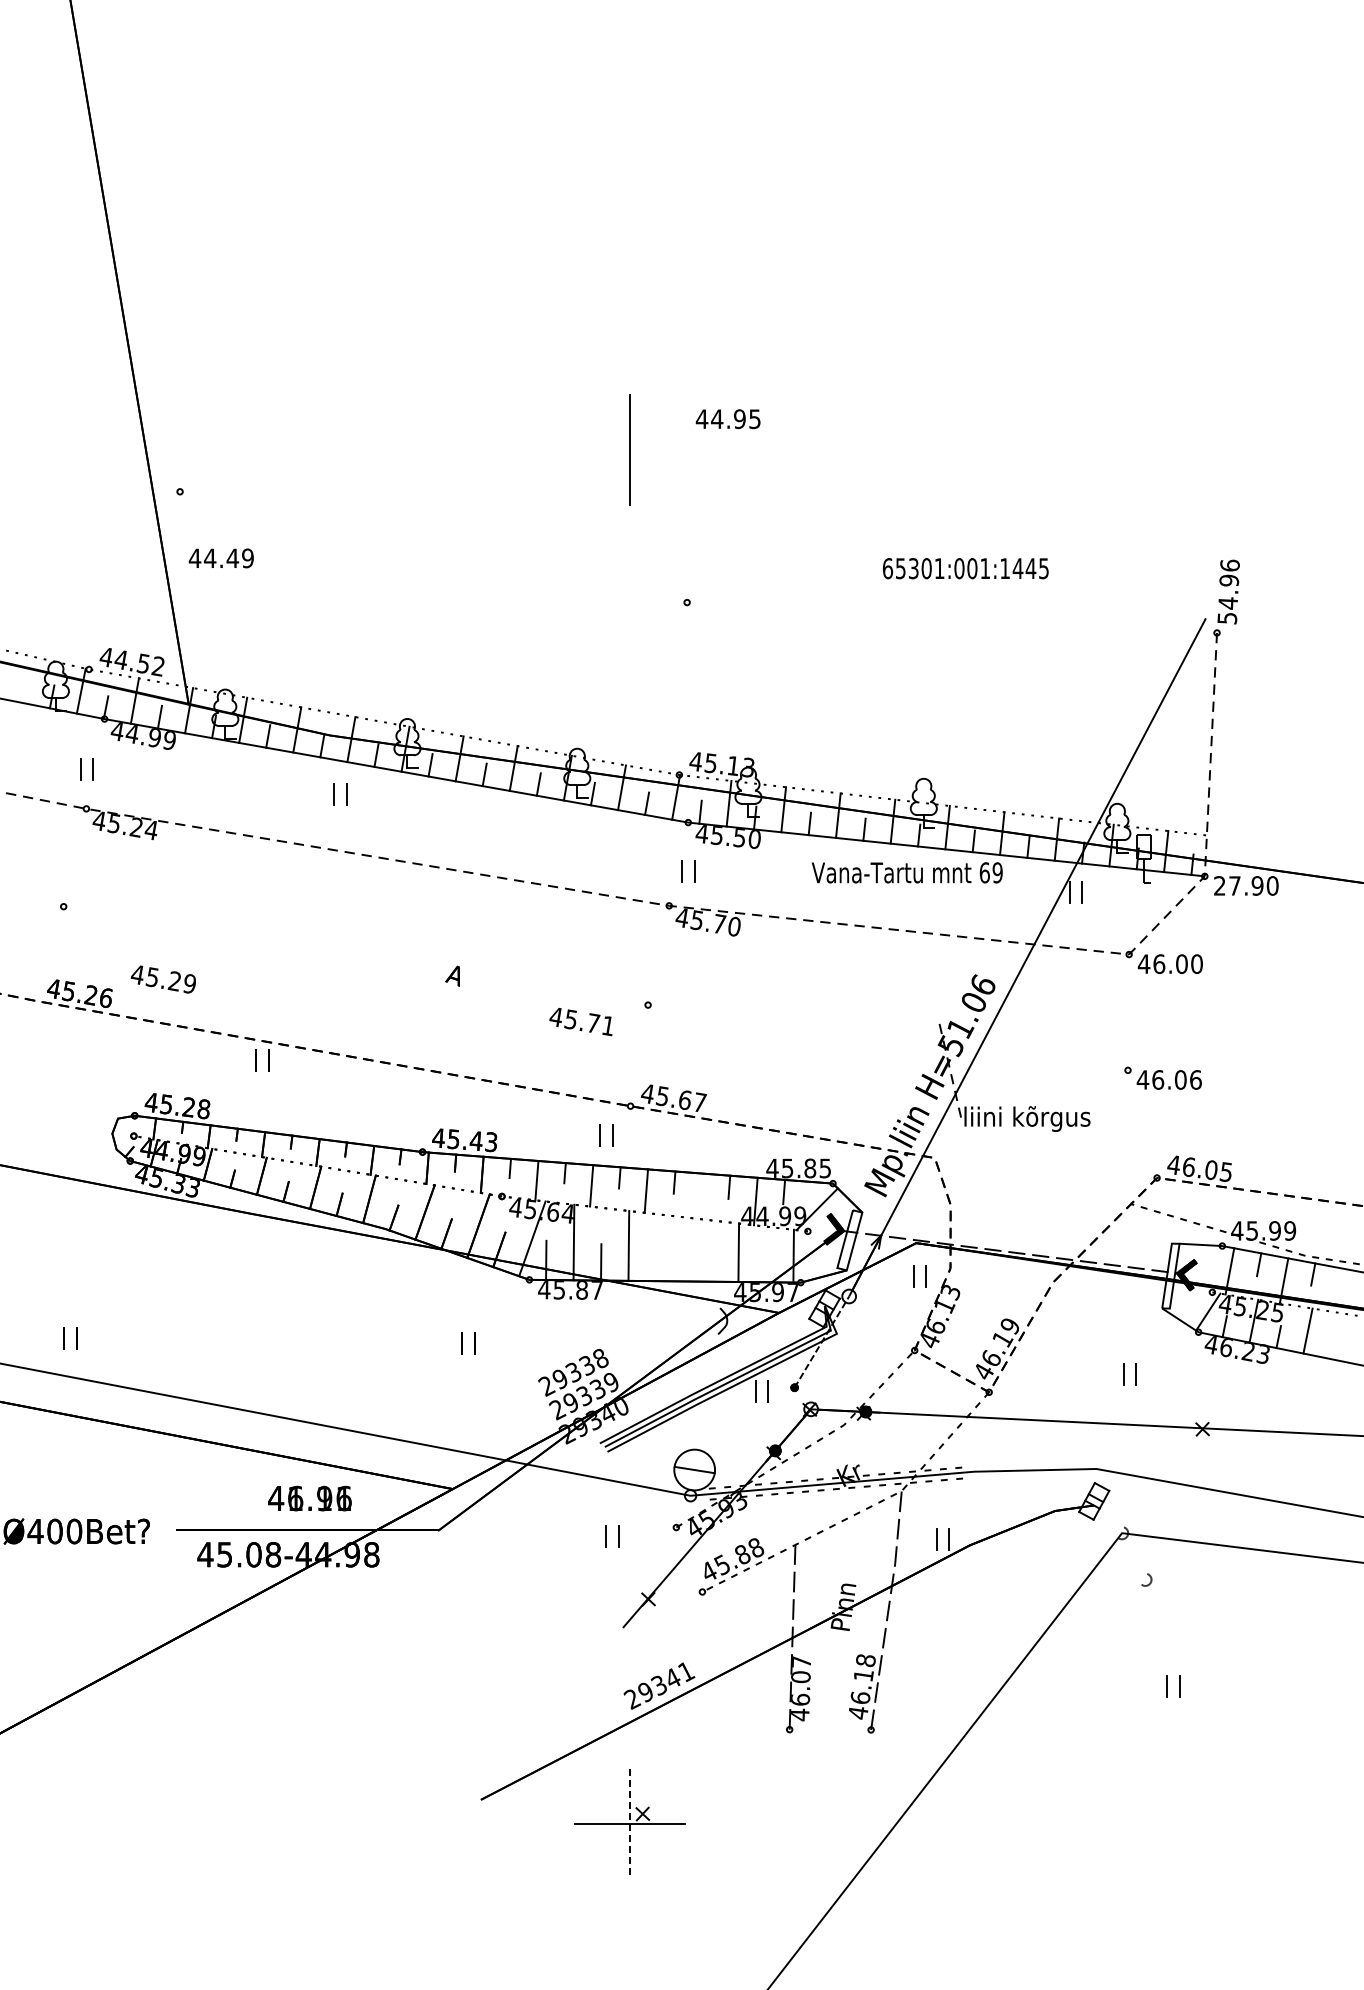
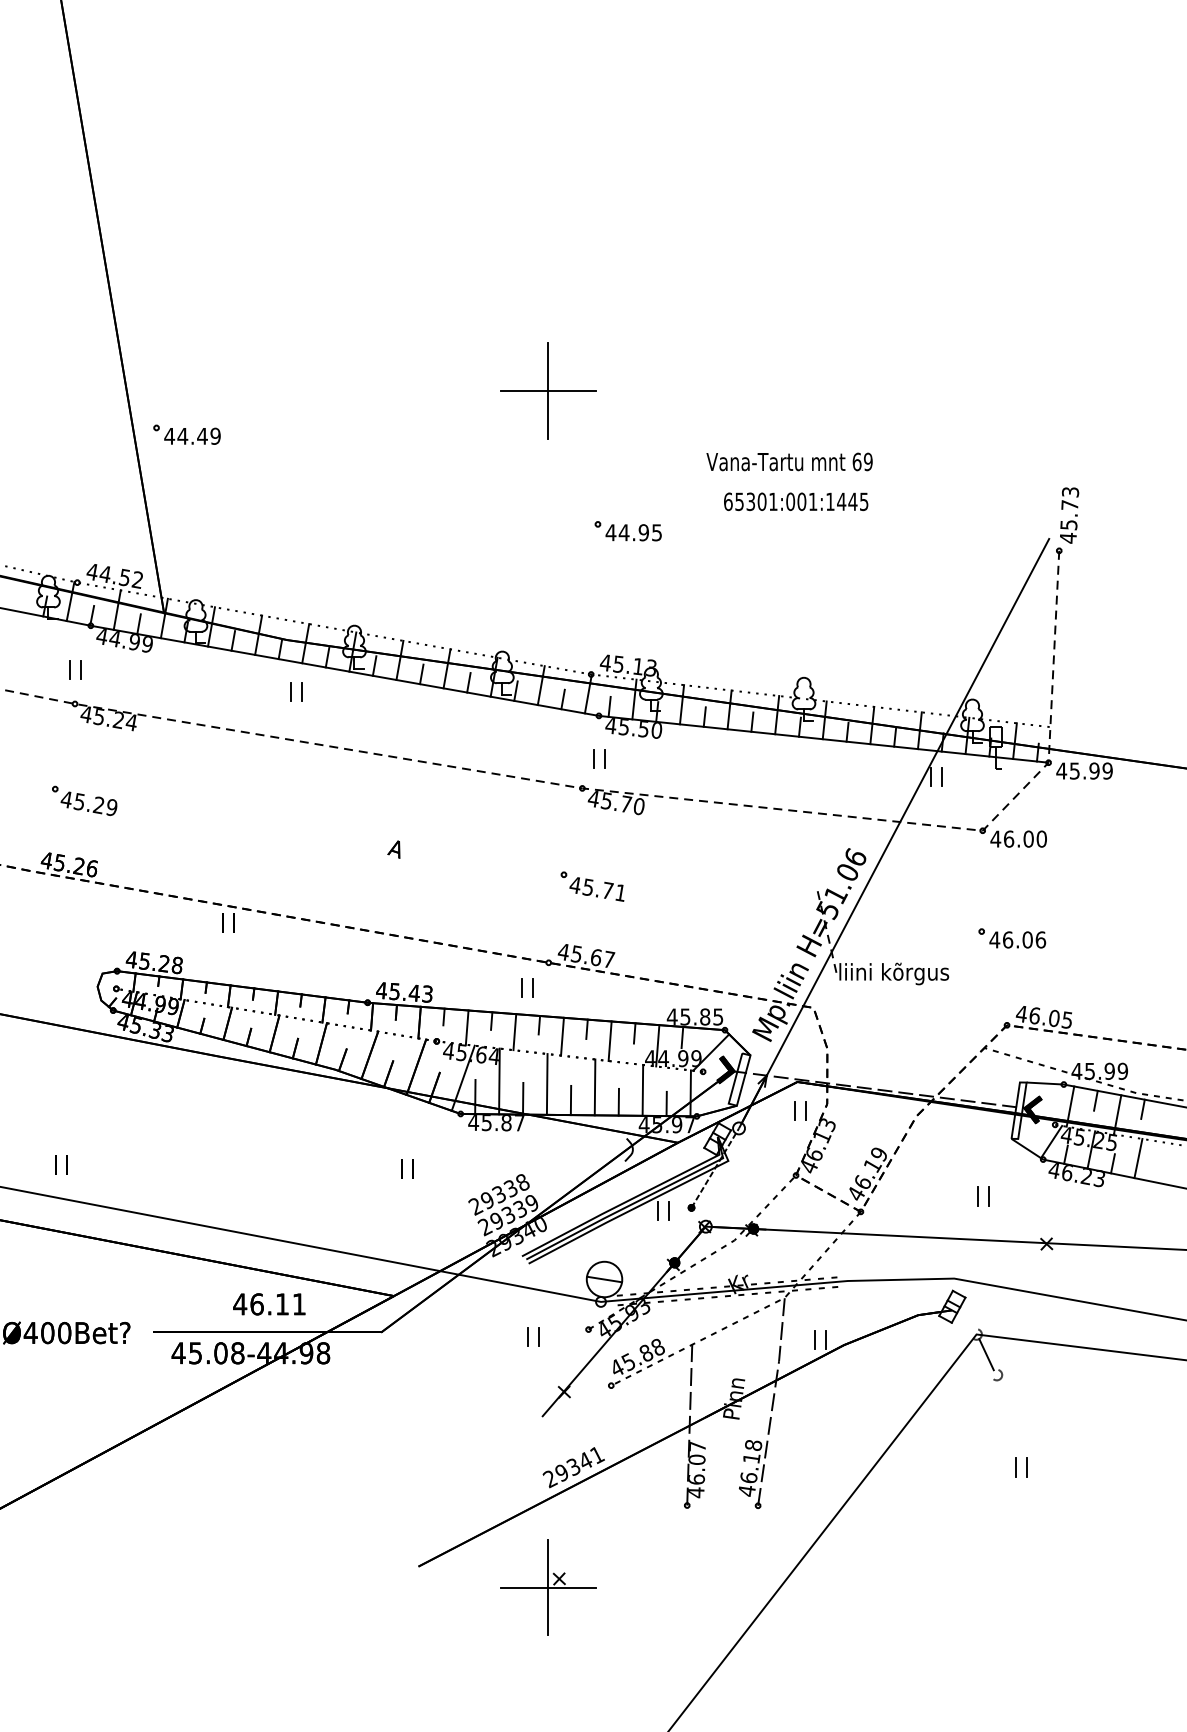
text: (727, 419) -> (633, 533), moved
line: (630, 449) -> (548, 391), added
text: (220, 558) -> (191, 436), moved
text: (965, 568) -> (795, 501), moved
text: (1228, 591) -> (1069, 514), 54.96 -> 45.73
text: (907, 872) -> (789, 461), moved
text: (1245, 885) -> (1084, 770), 27.90 -> 45.99
text: (162, 979) -> (88, 803), moved
text: (580, 1022) -> (596, 889), moved
line: (700, 1196) -> (609, 1041), added
line: (683, 1249) -> (594, 1087), added
line: (655, 1264) -> (570, 1100), added
line: (710, 1266) -> (618, 1102), added
line: (765, 1268) -> (666, 1104), added
text: (319, 1498) -> (277, 1304), 41.96 -> 46.11
line: (1133, 1556) -> (986, 1354), added
line: (630, 1823) -> (548, 1587), dashed -> solid

